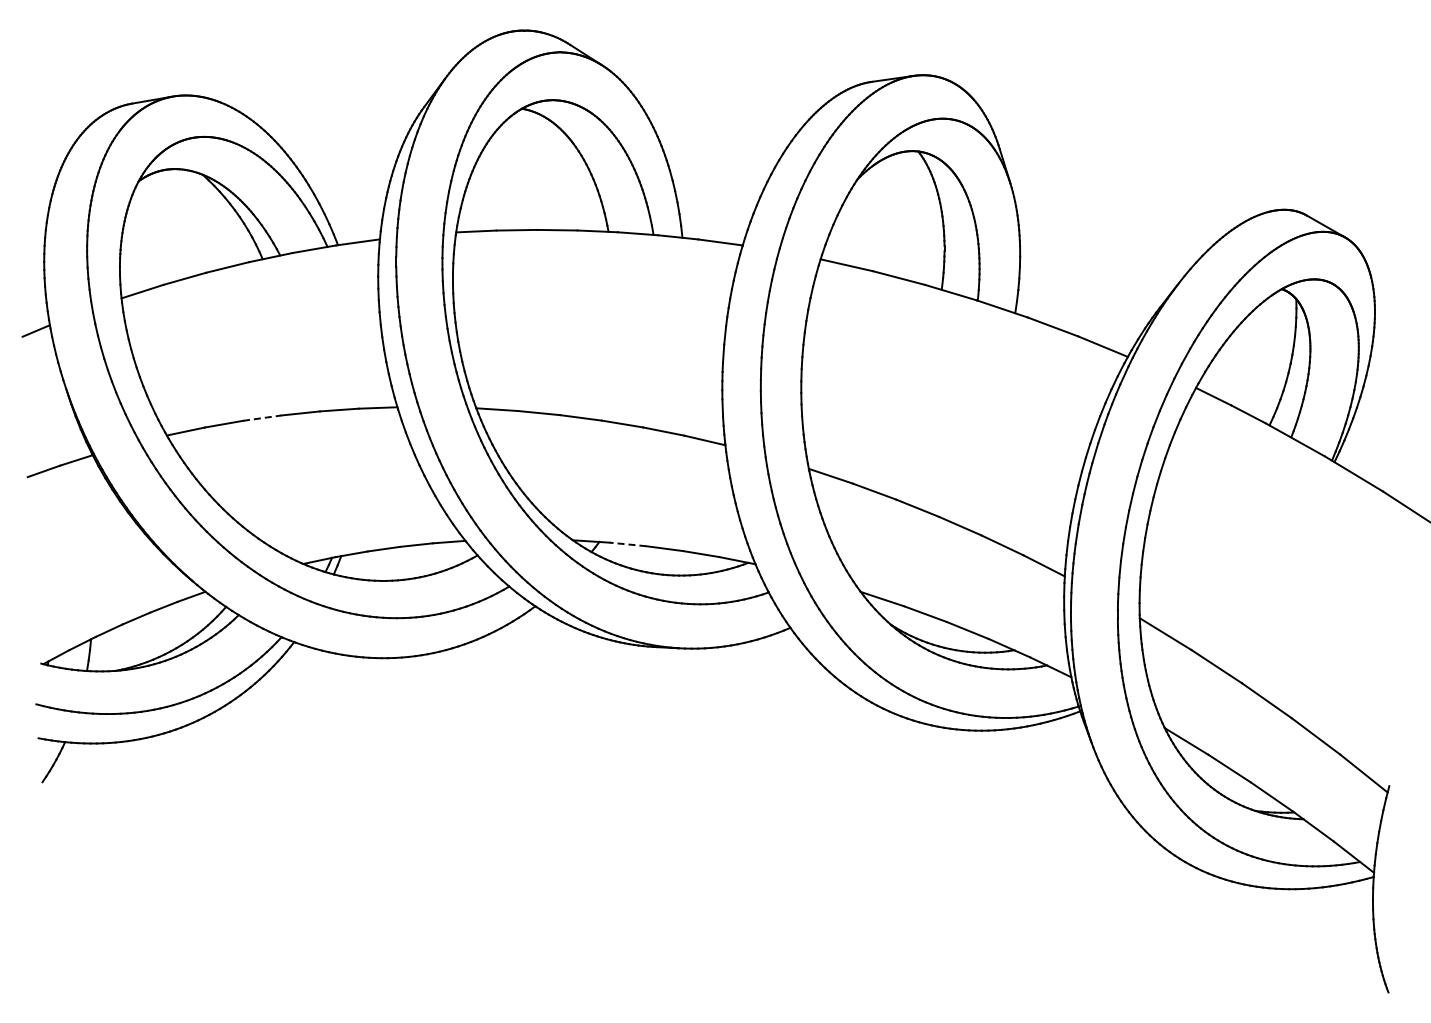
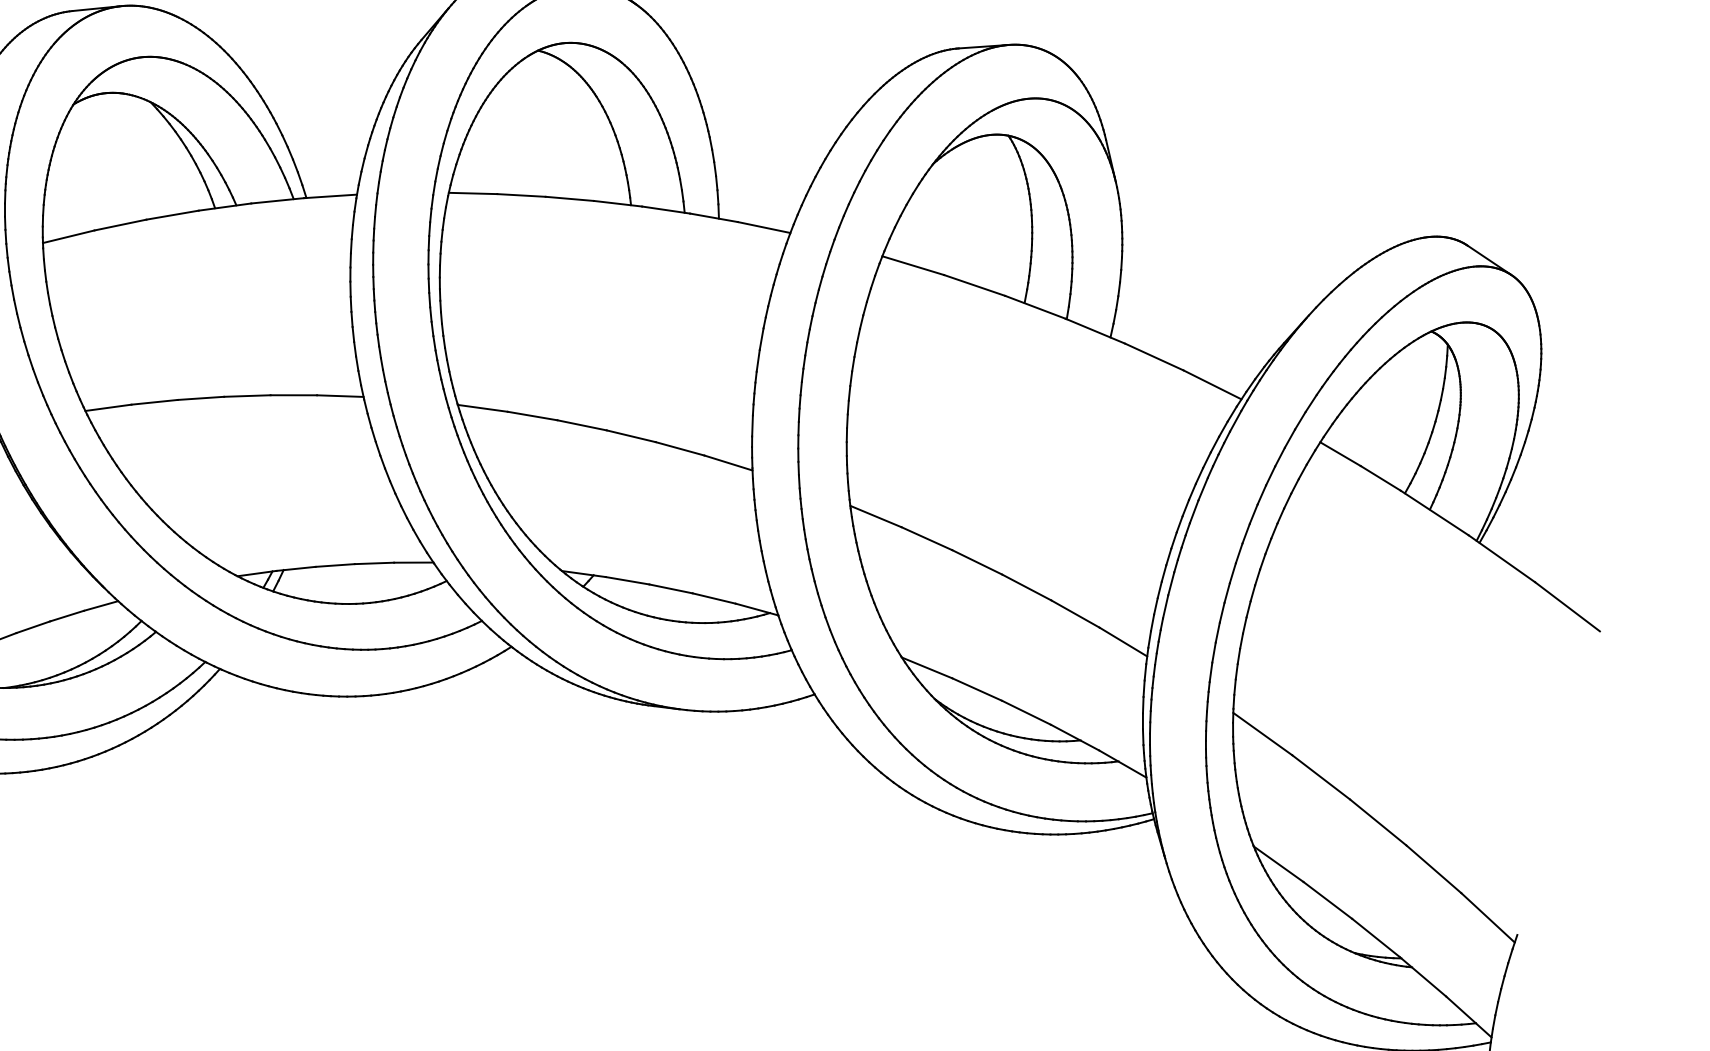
line: (262, 418) -> (201, 398), dashed -> solid
line: (627, 544) -> (626, 580), dashed -> solid

